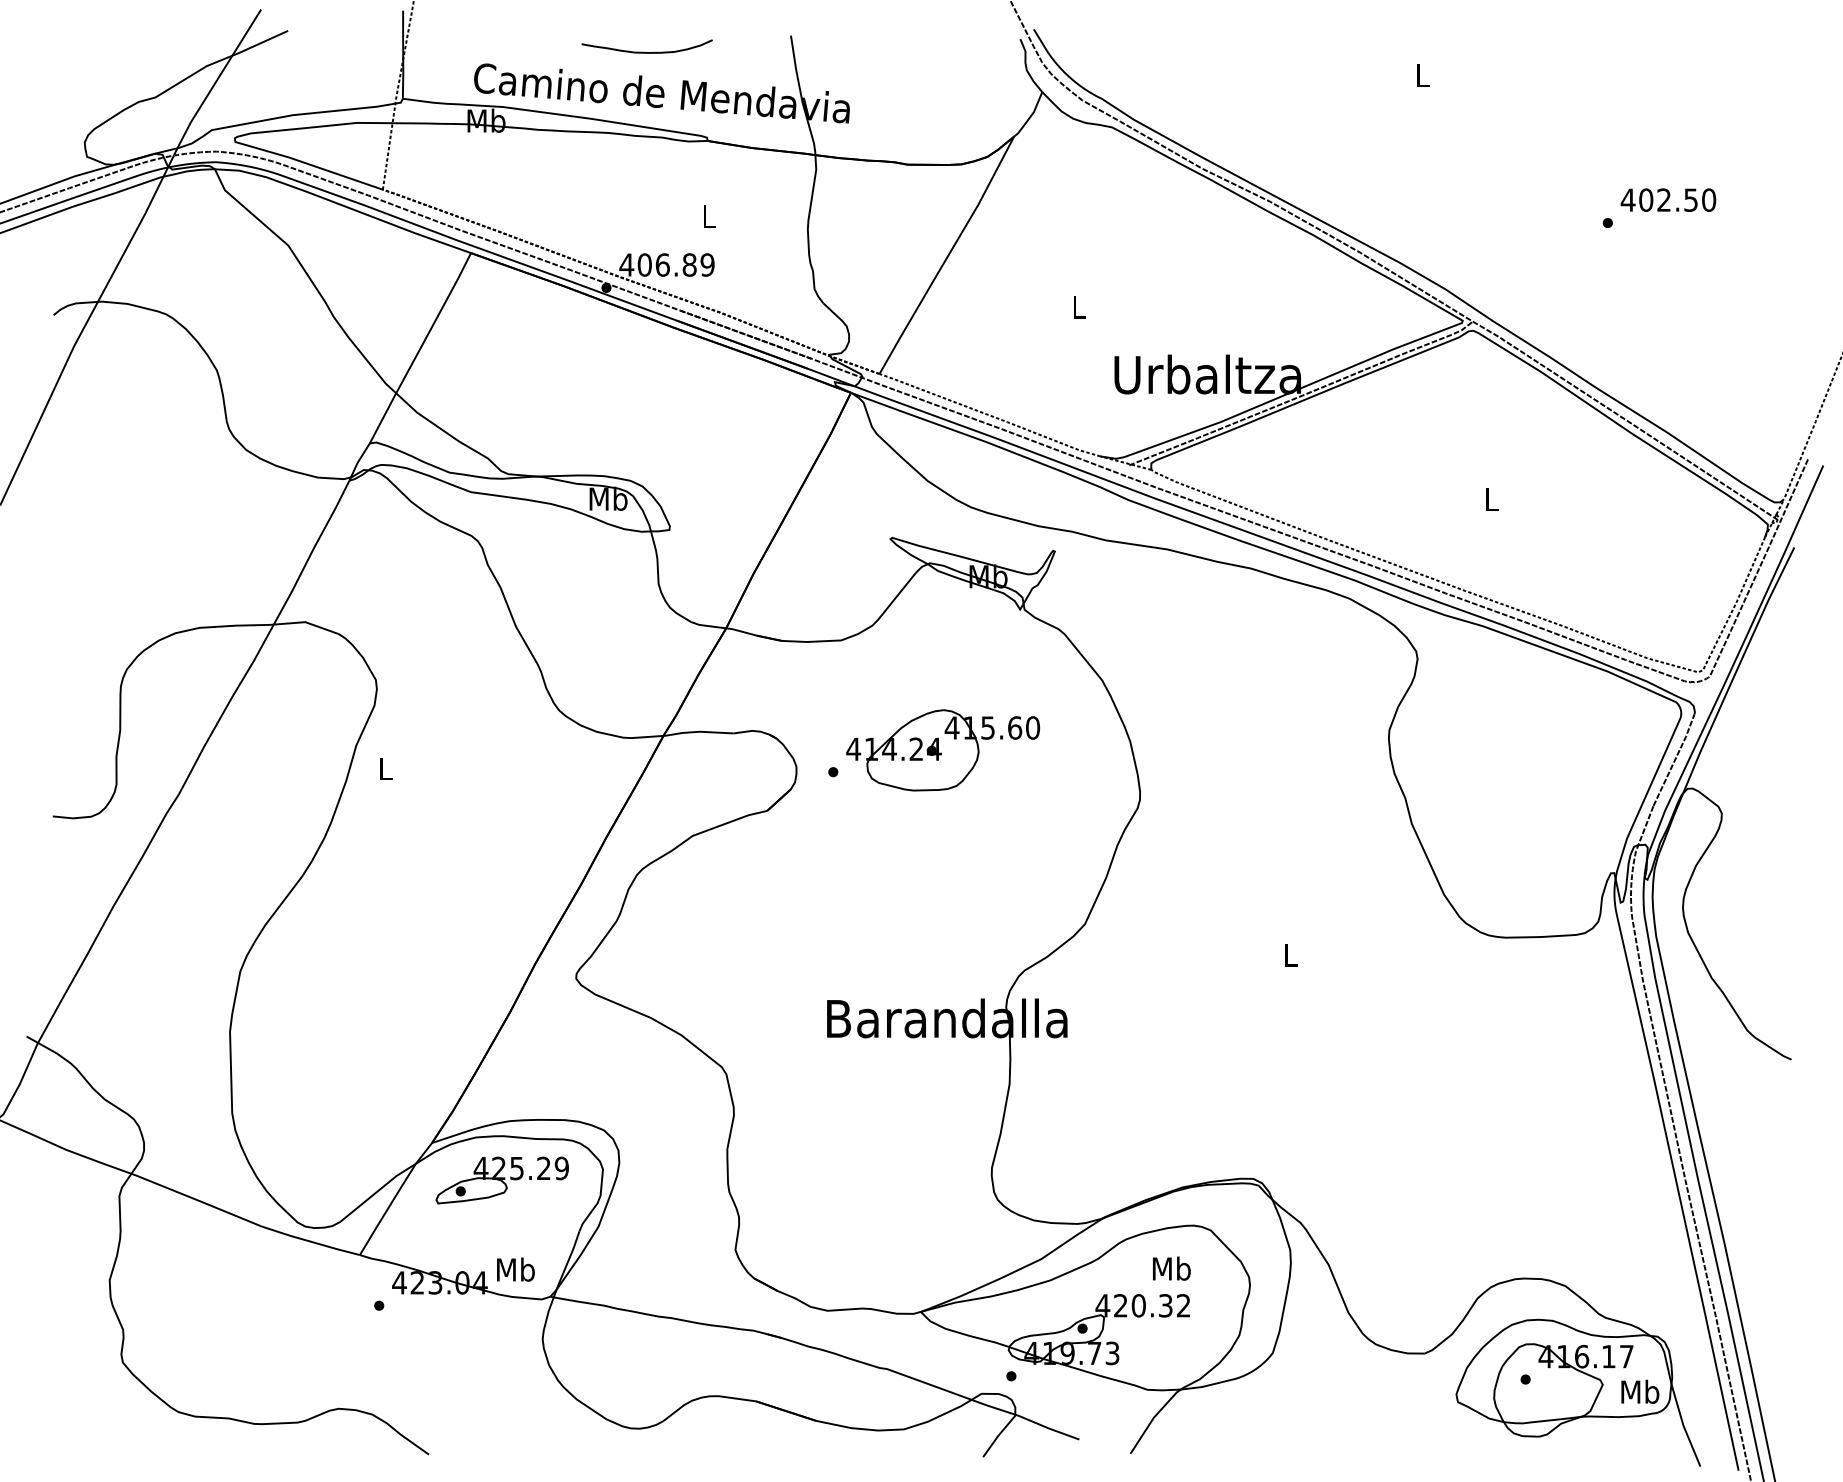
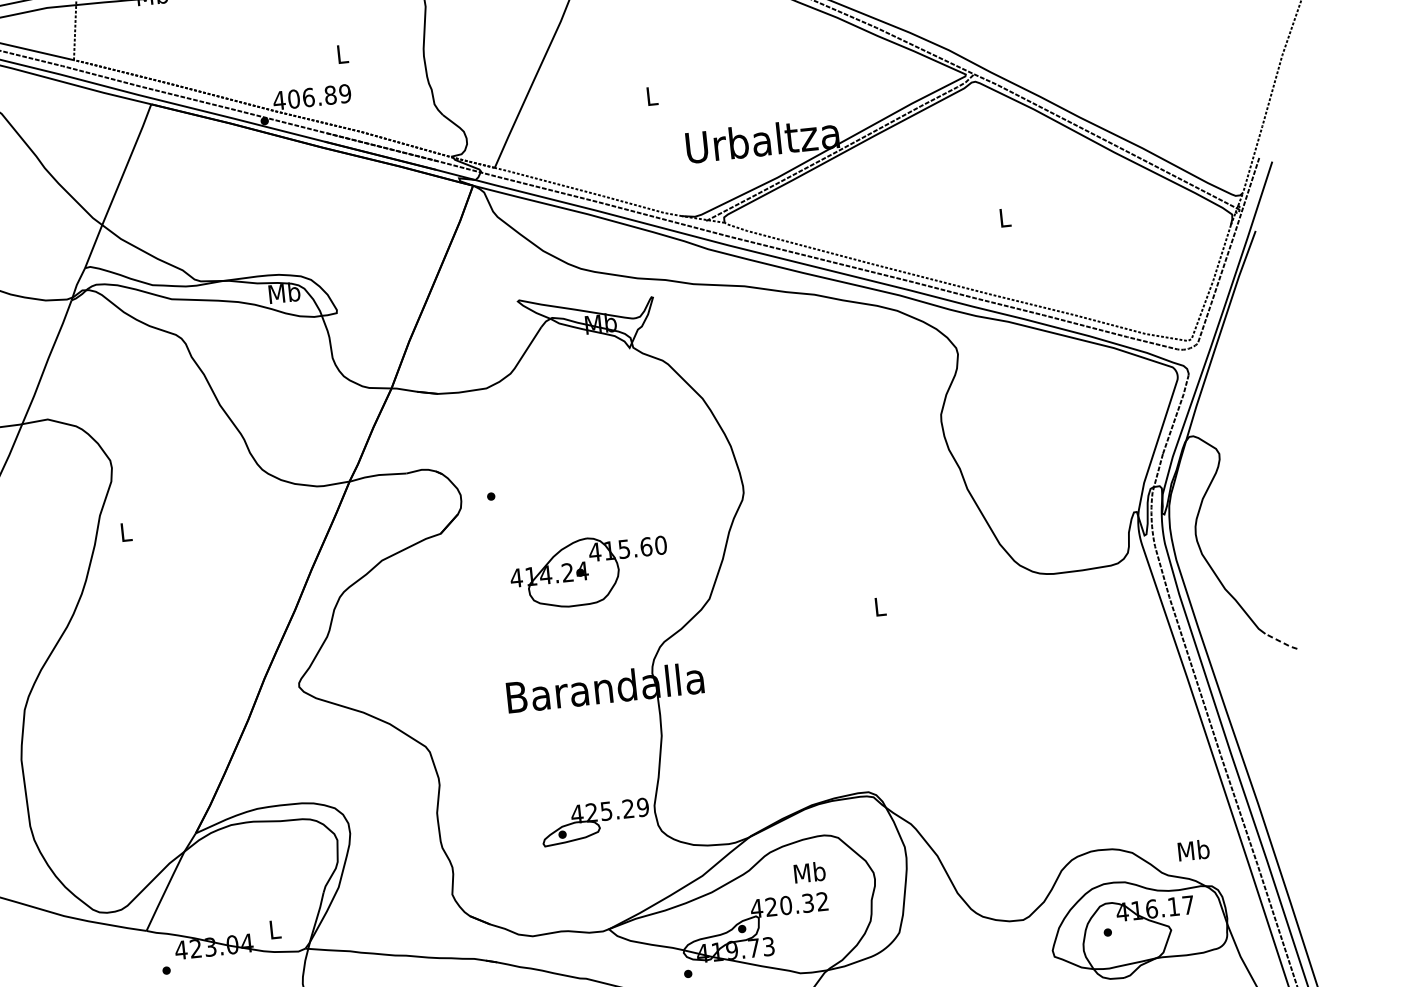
part: (943, 750) -> (589, 571), moved
line: (1772, 1049) -> (1280, 642), solid -> dashed
part: (501, 1180) -> (594, 822), moved
text: (515, 1269) -> (274, 929), Mb -> L
text: (1640, 1391) -> (1193, 850), moved

